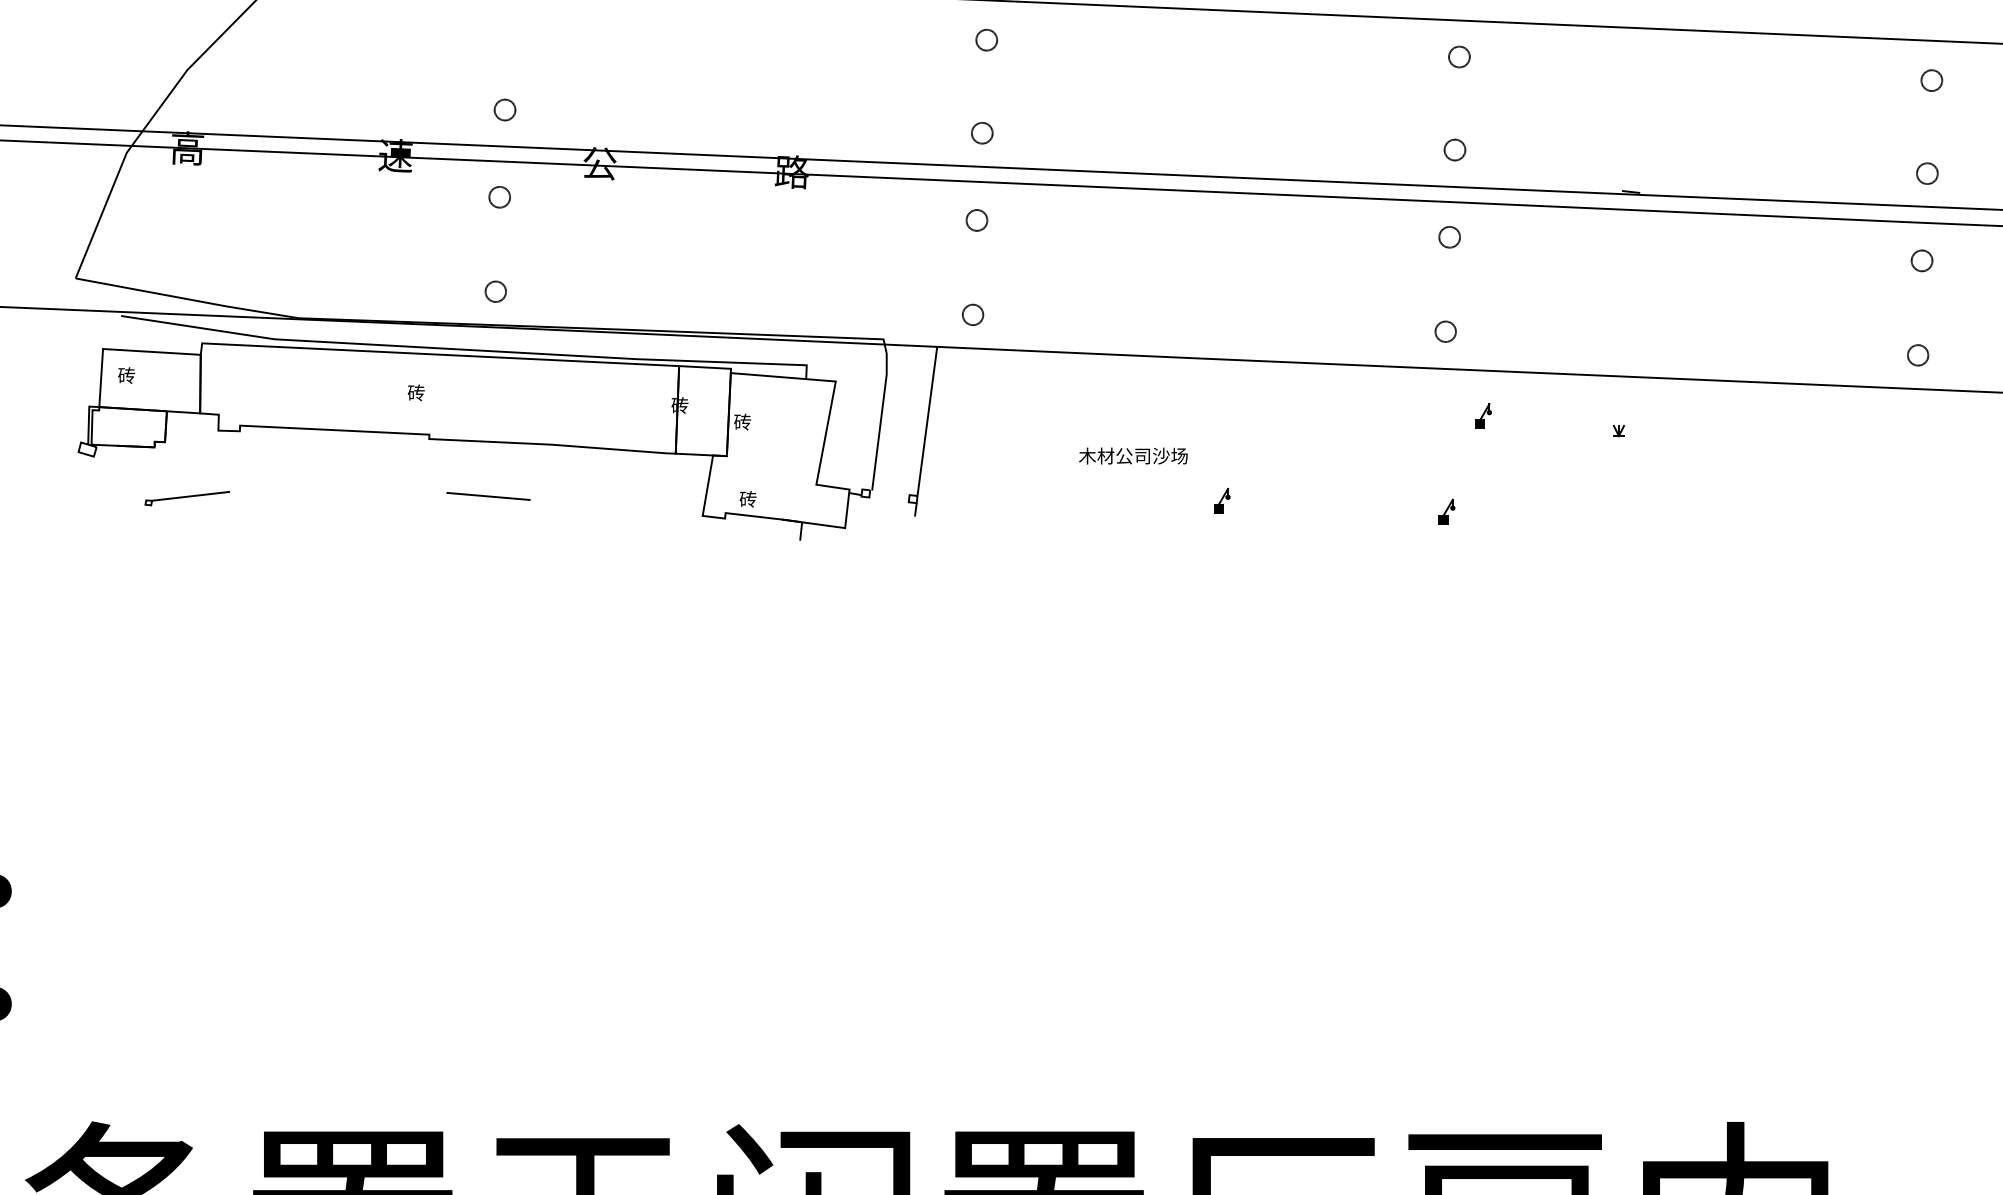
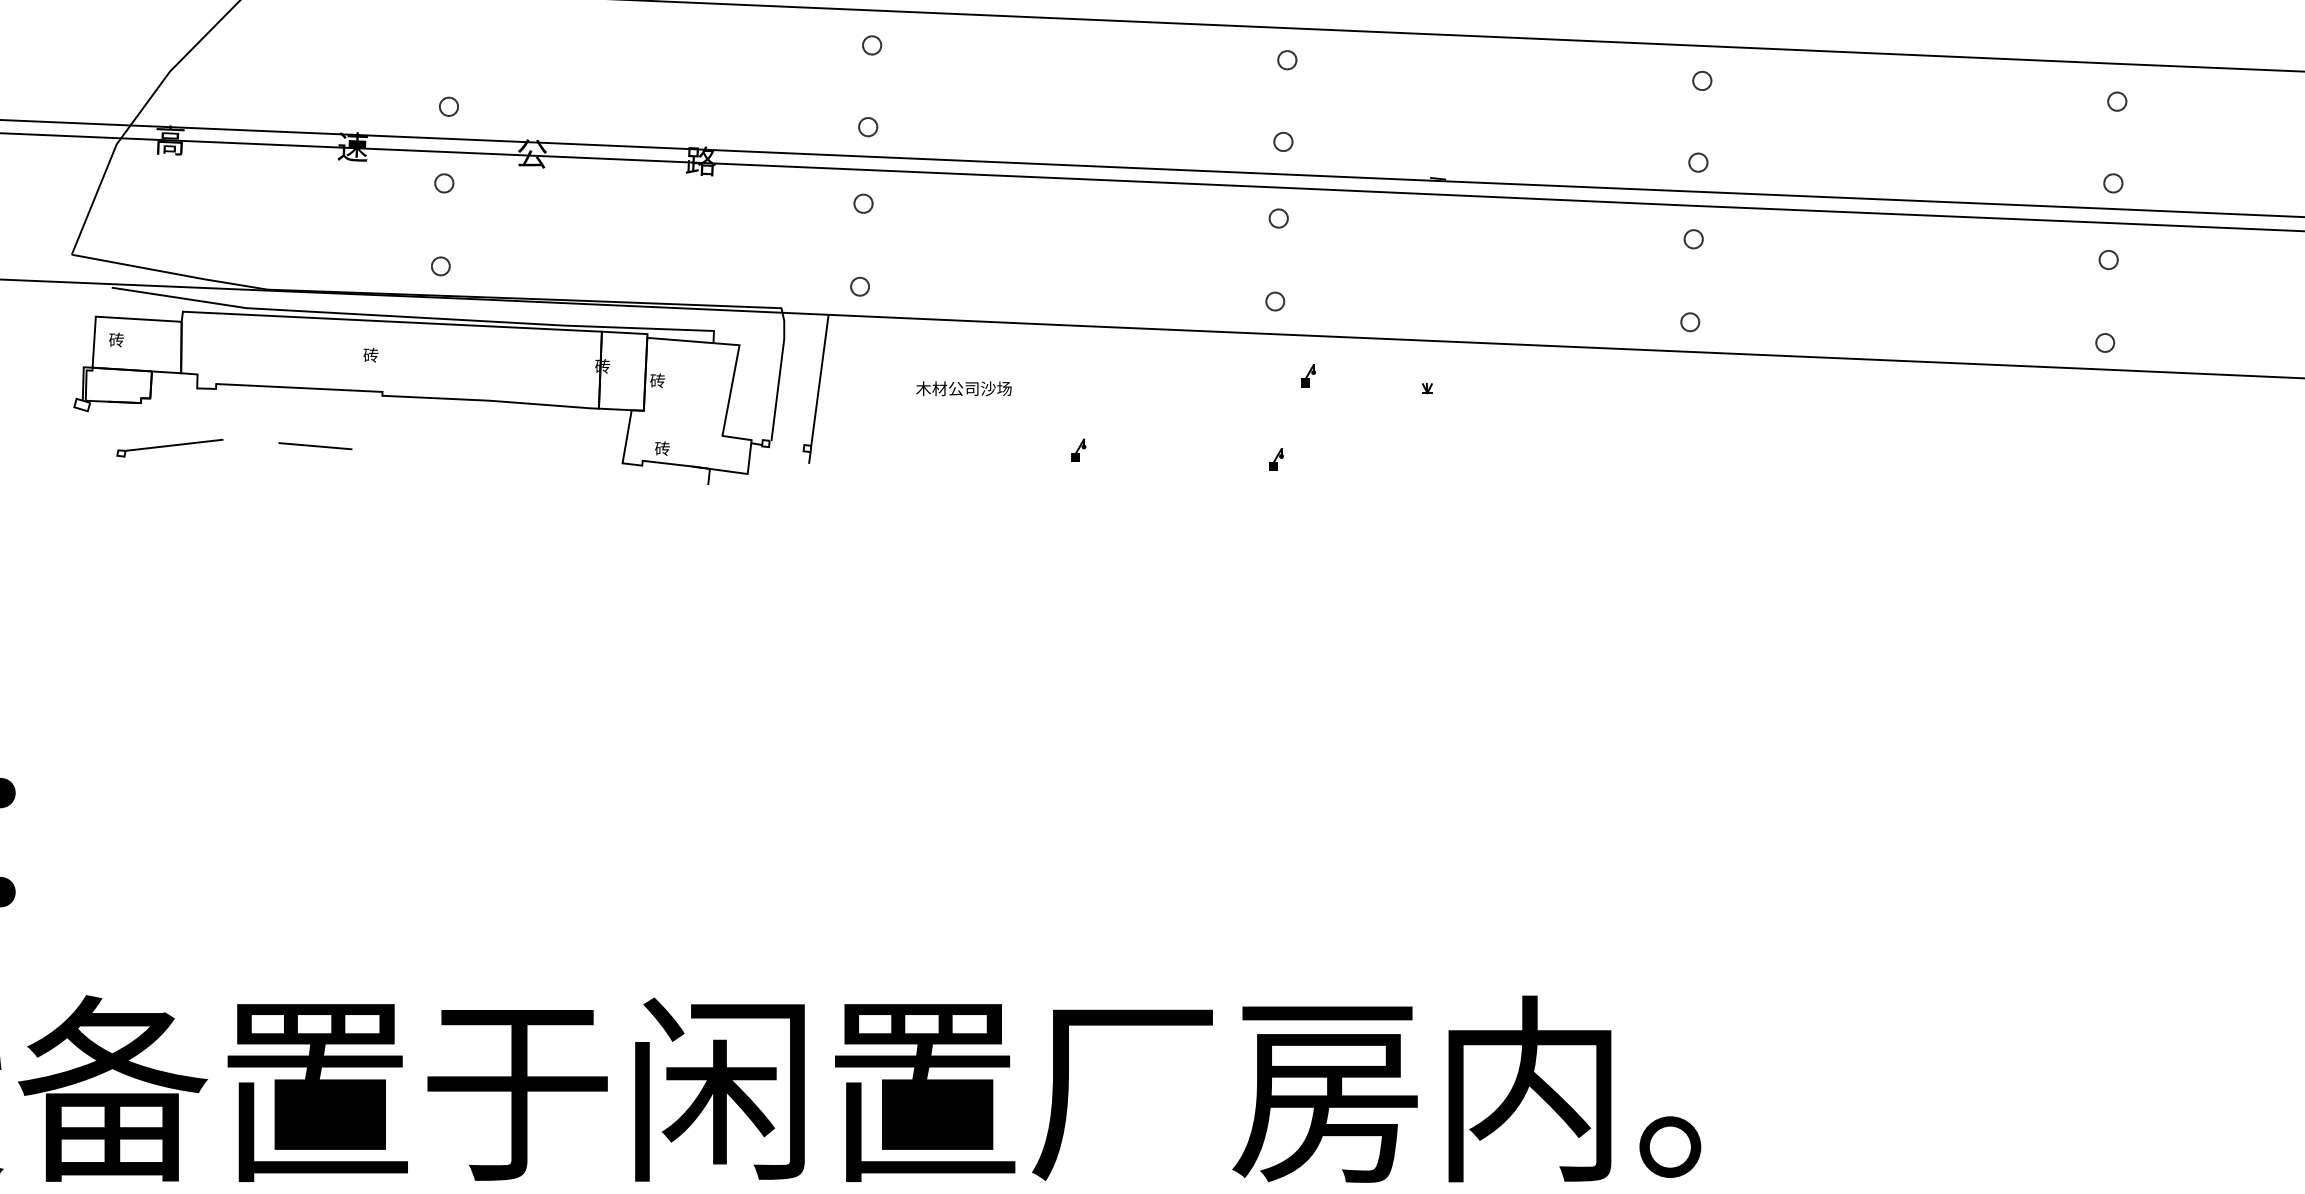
text: (1132, 455) -> (963, 388), moved
line: (488, 496) -> (315, 446), moved
part: (186, 497) -> (169, 447), size x1.43

